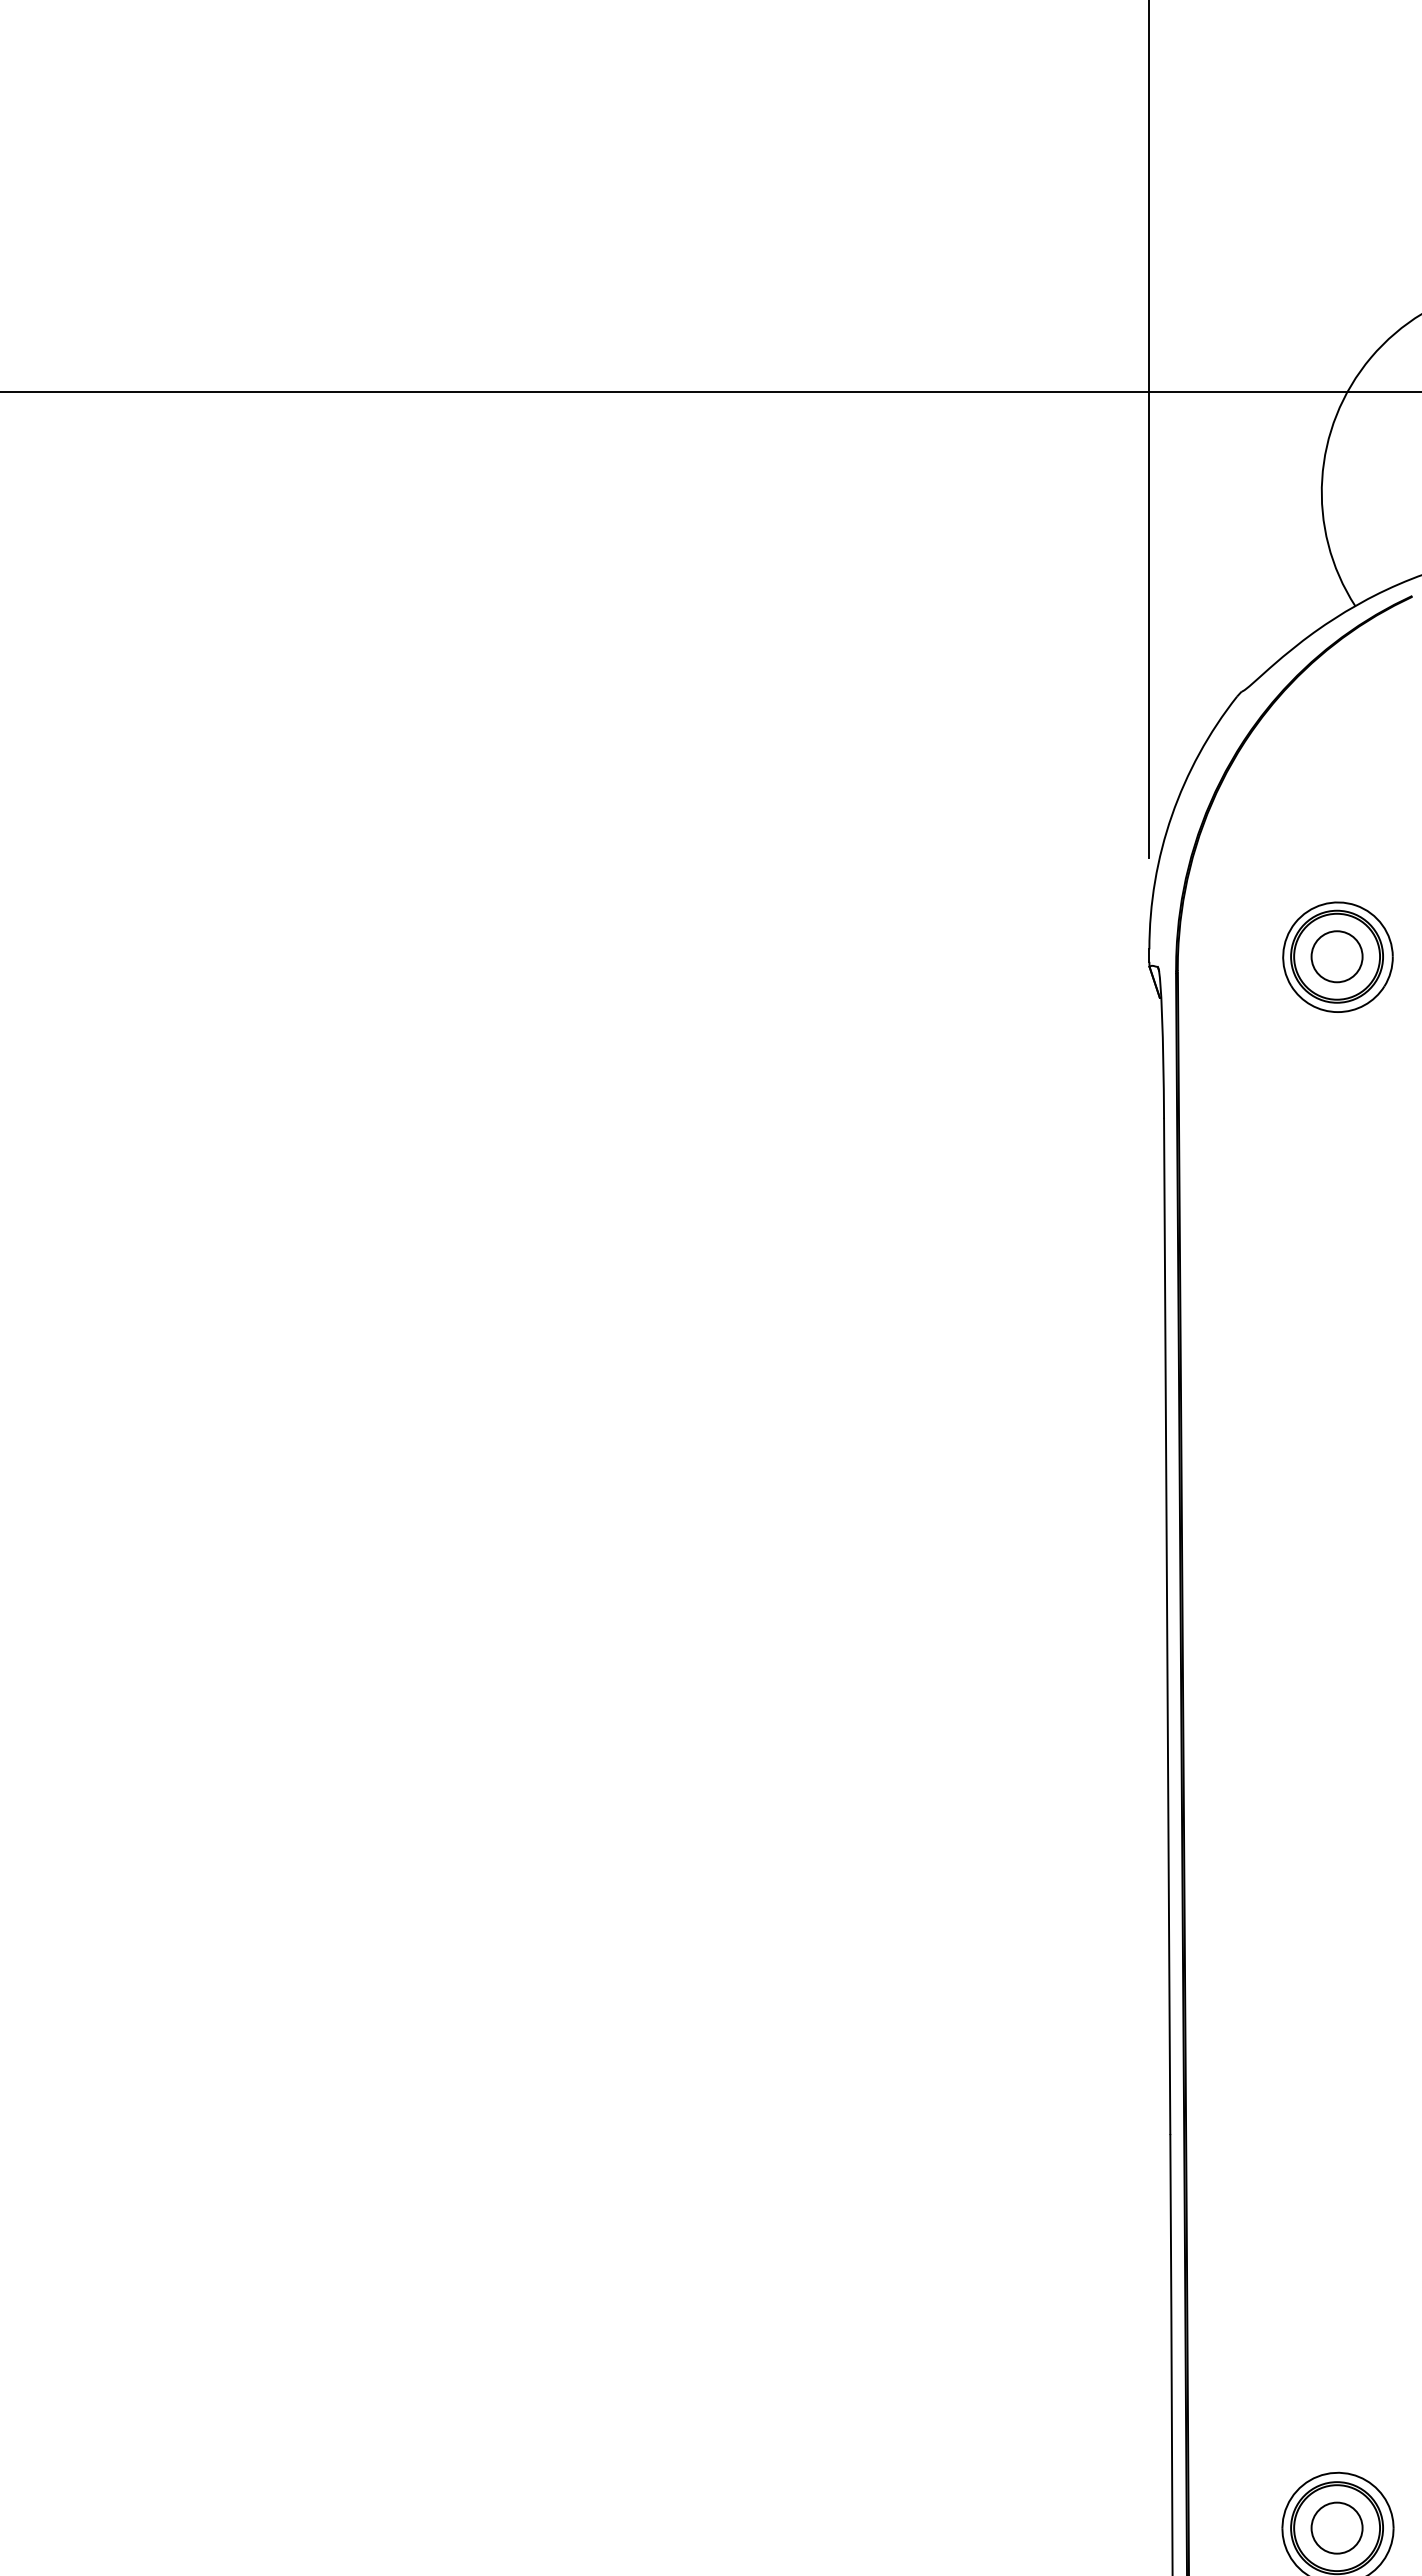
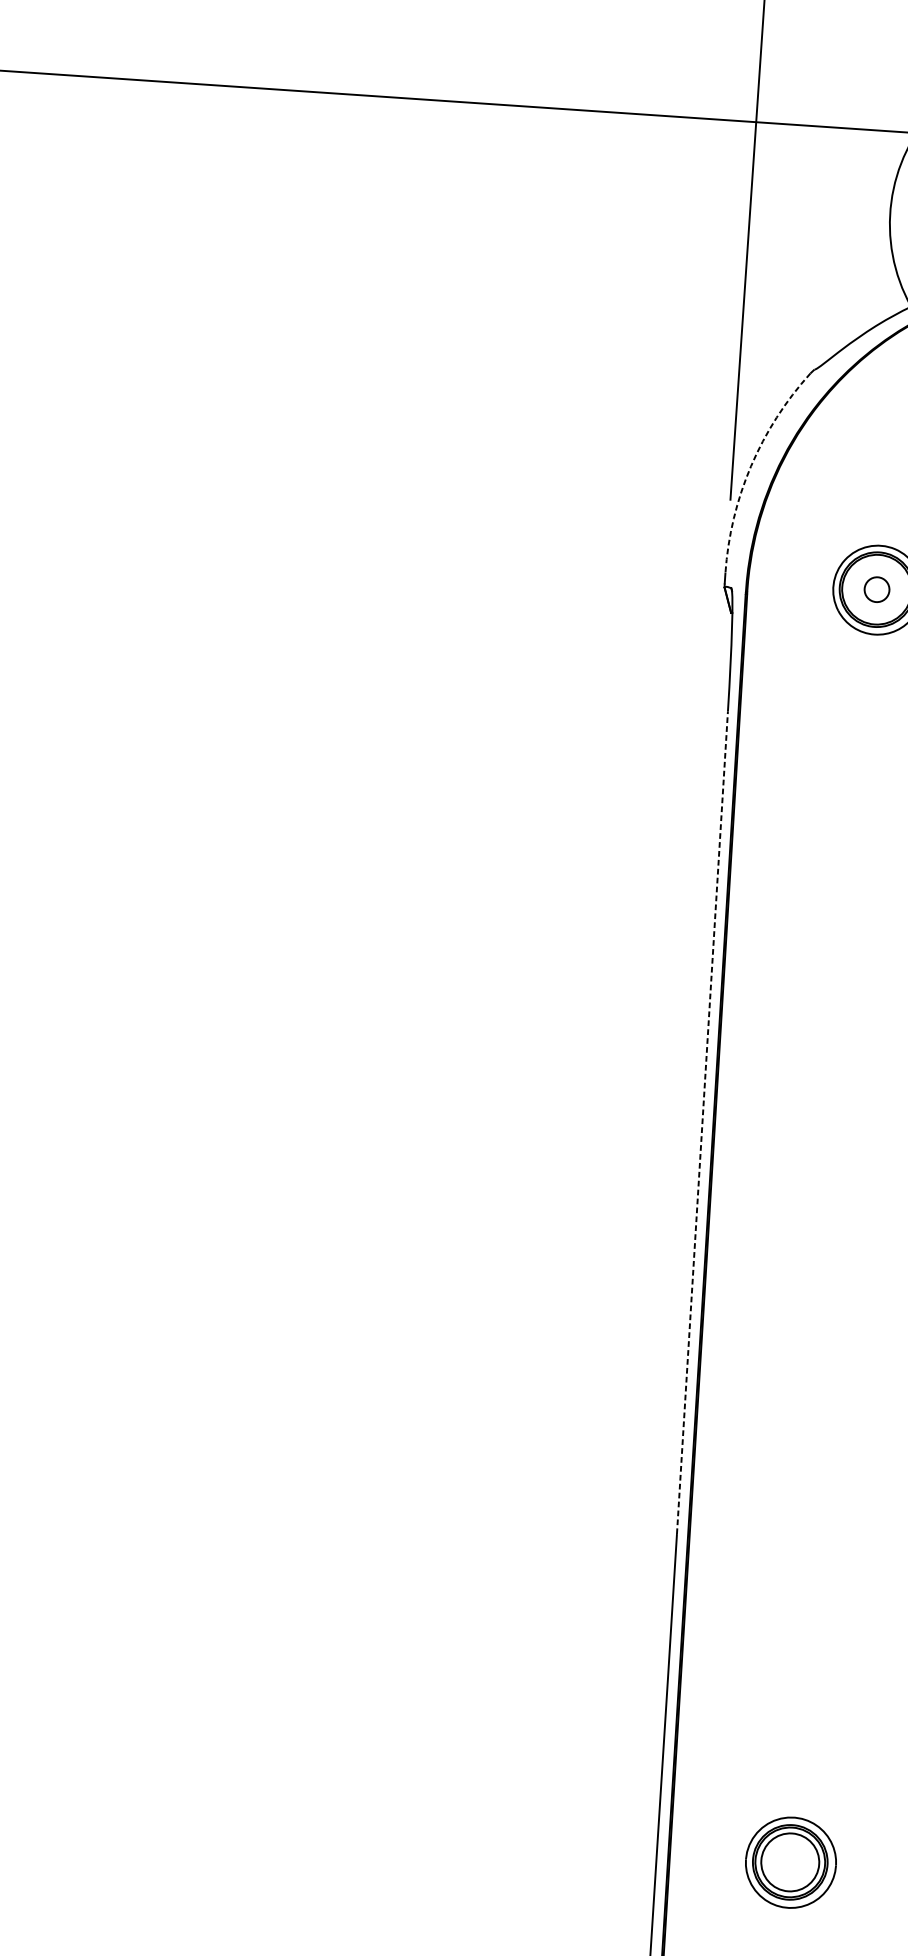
arc: (1171, 815) -> (750, 466), solid -> dashed
circle: (1336, 956) -> (876, 589), size x0.6
line: (1167, 1626) -> (702, 1122), solid -> dashed
circle: (1336, 2527) -> (789, 1861), size x1.4

